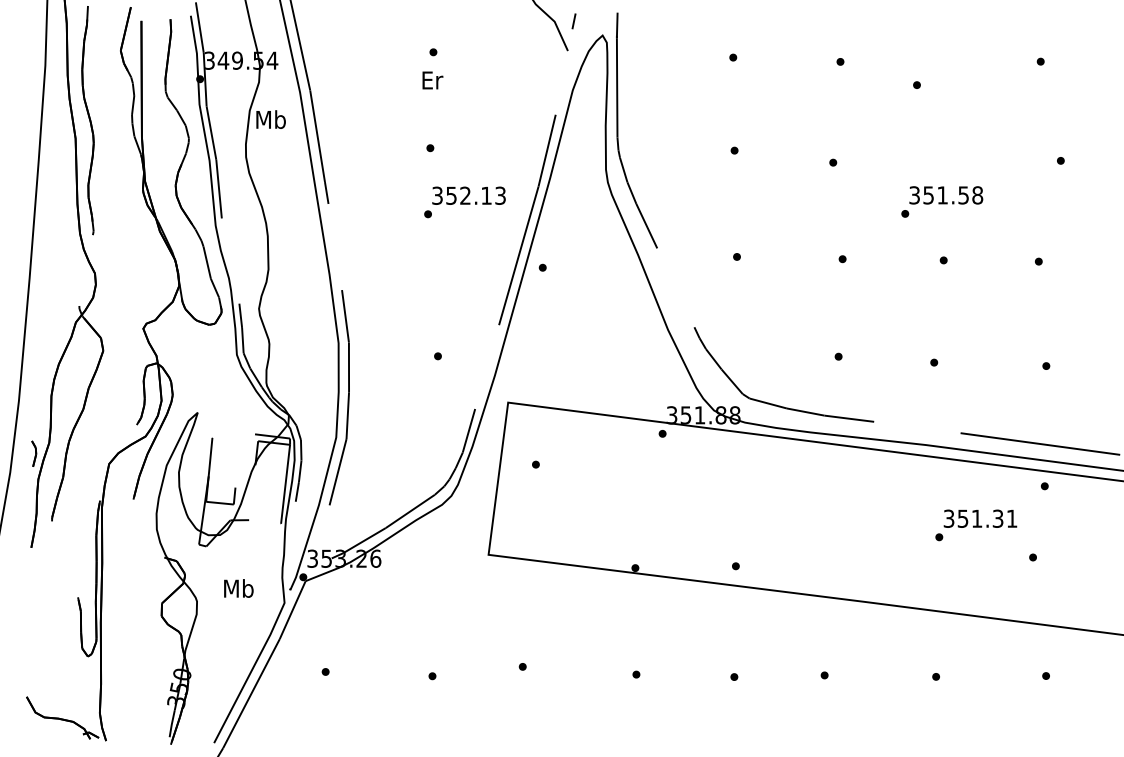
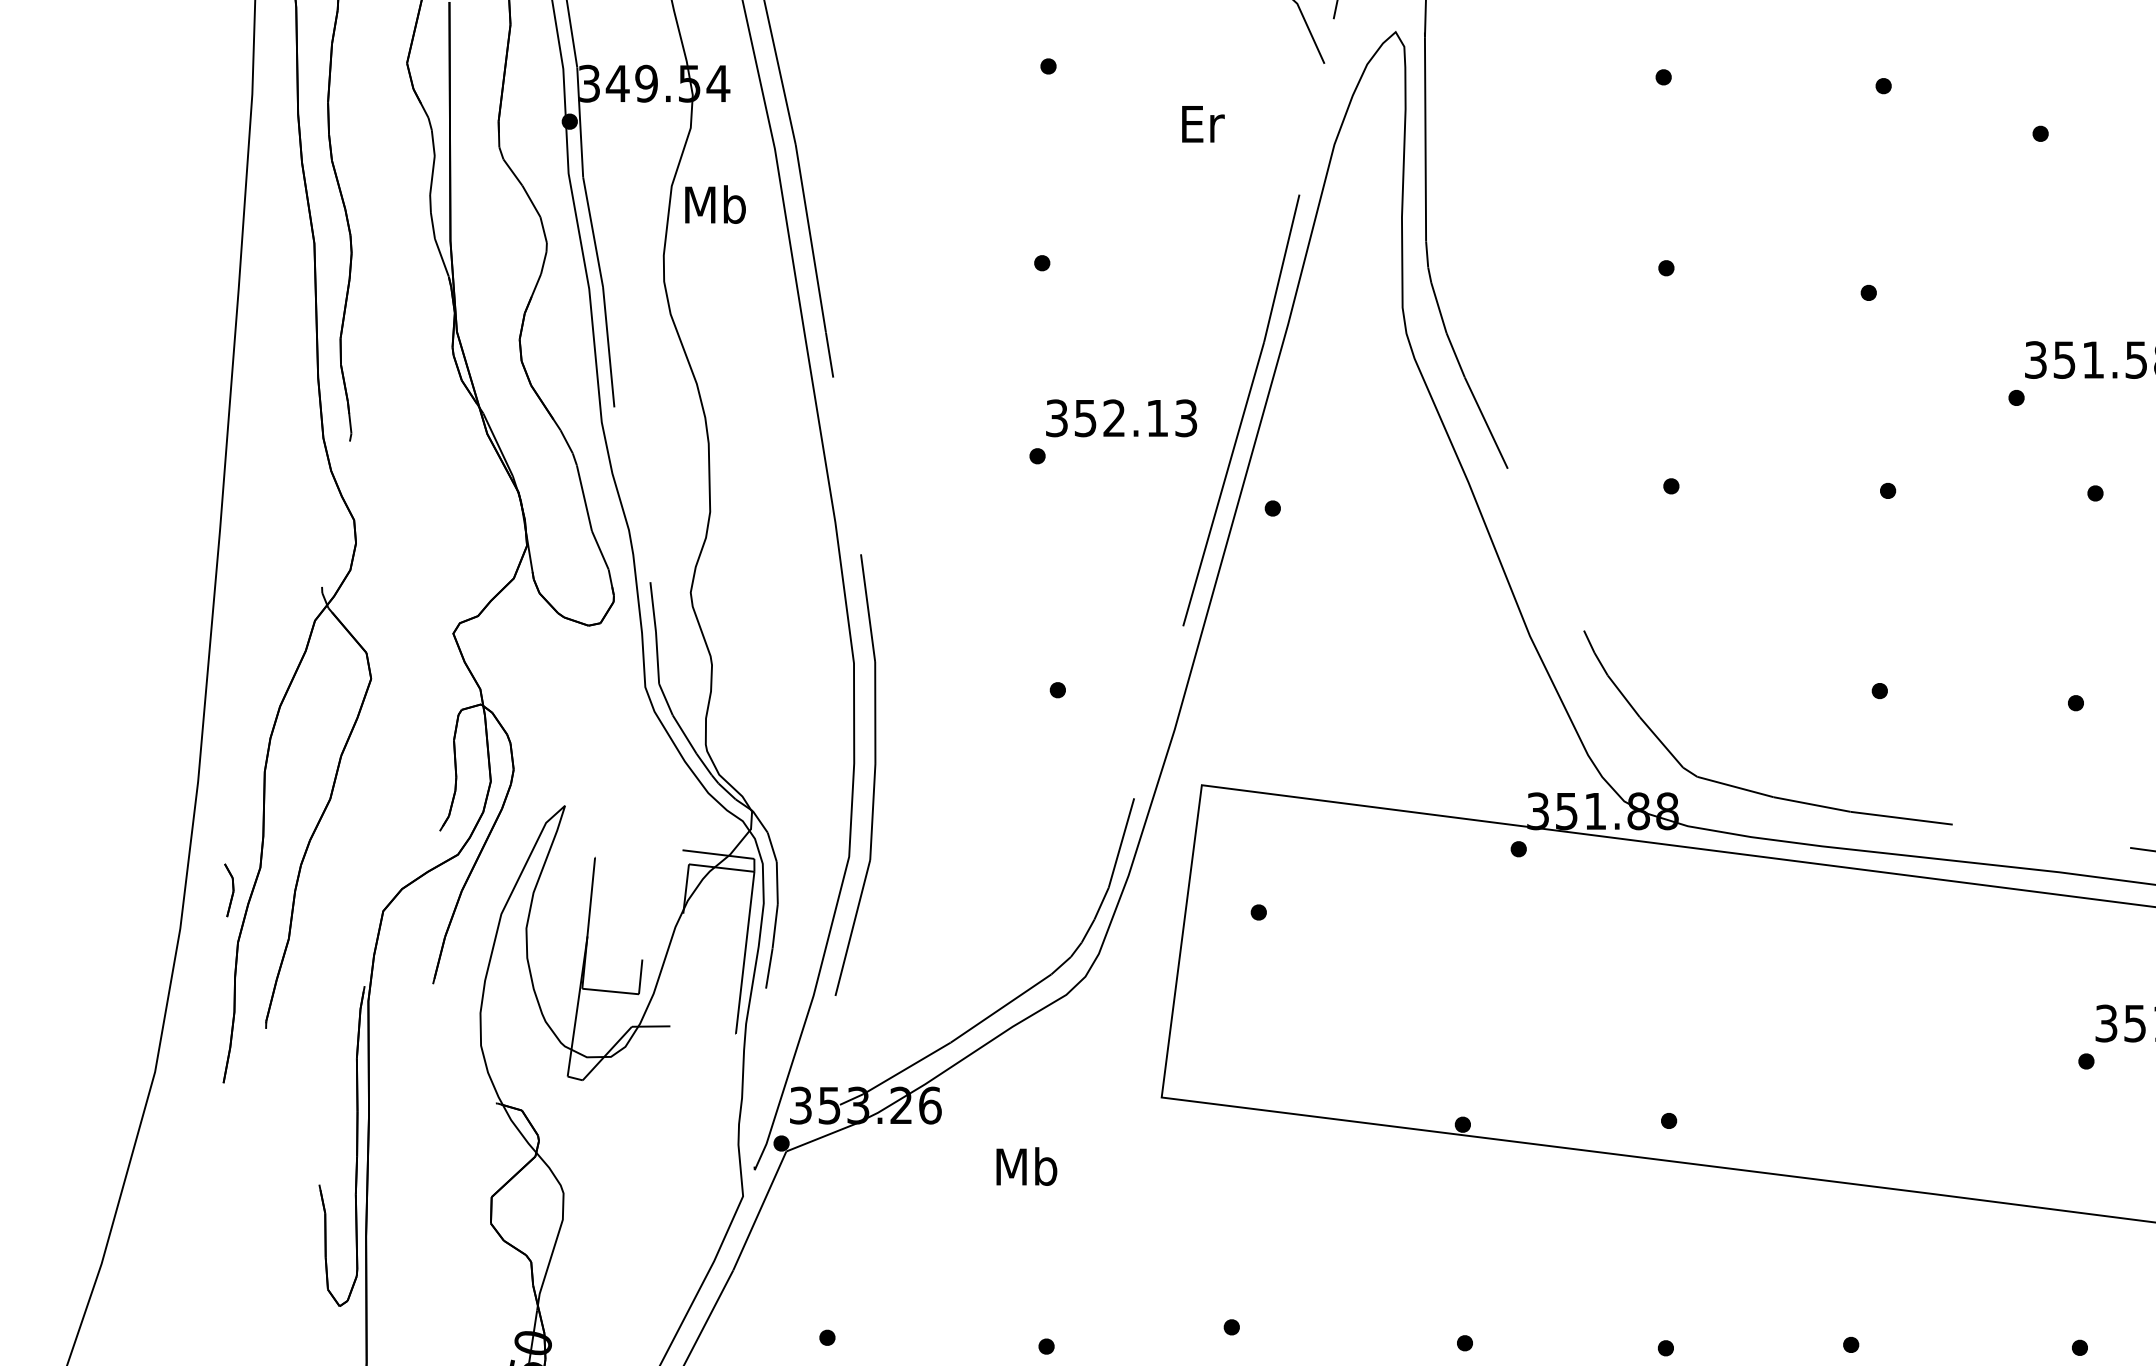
text: (432, 80) -> (1202, 124), moved
text: (464, 202) -> (1112, 432), moved
text: (238, 588) -> (1026, 1166), moved

